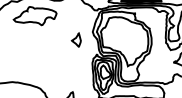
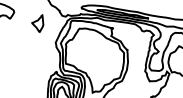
part: (75, 39) -> (36, 22), moved

